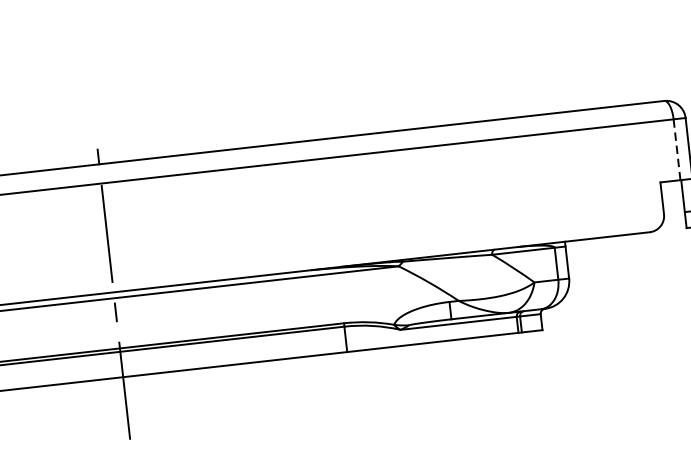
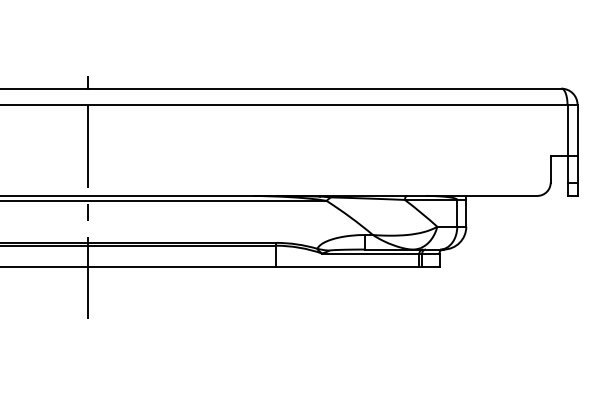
line: (677, 150) -> (567, 130), dashed -> solid

